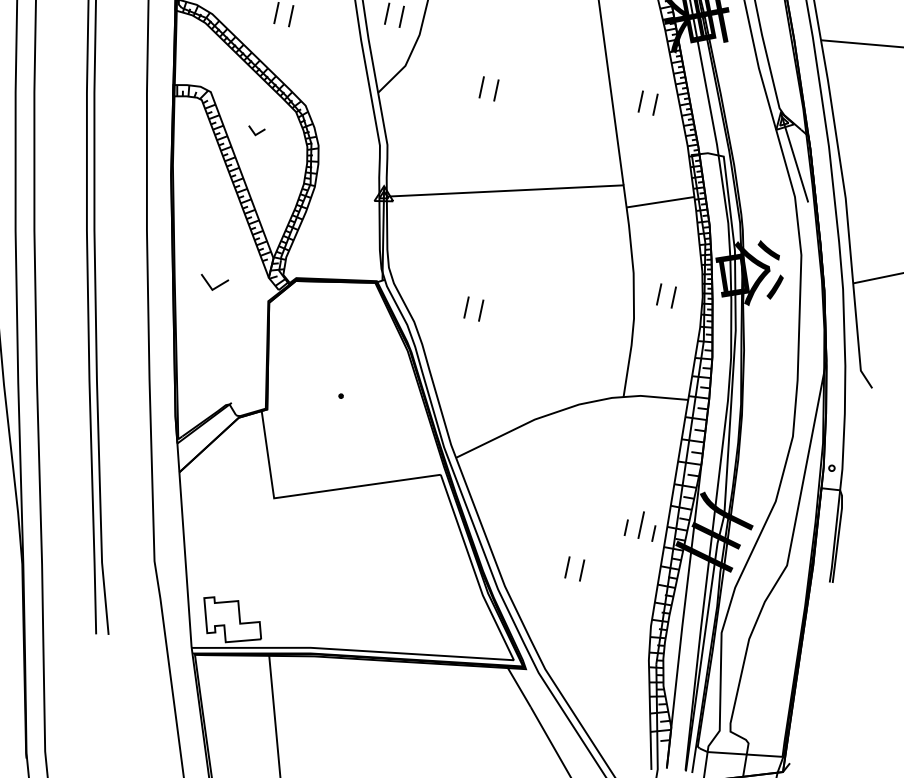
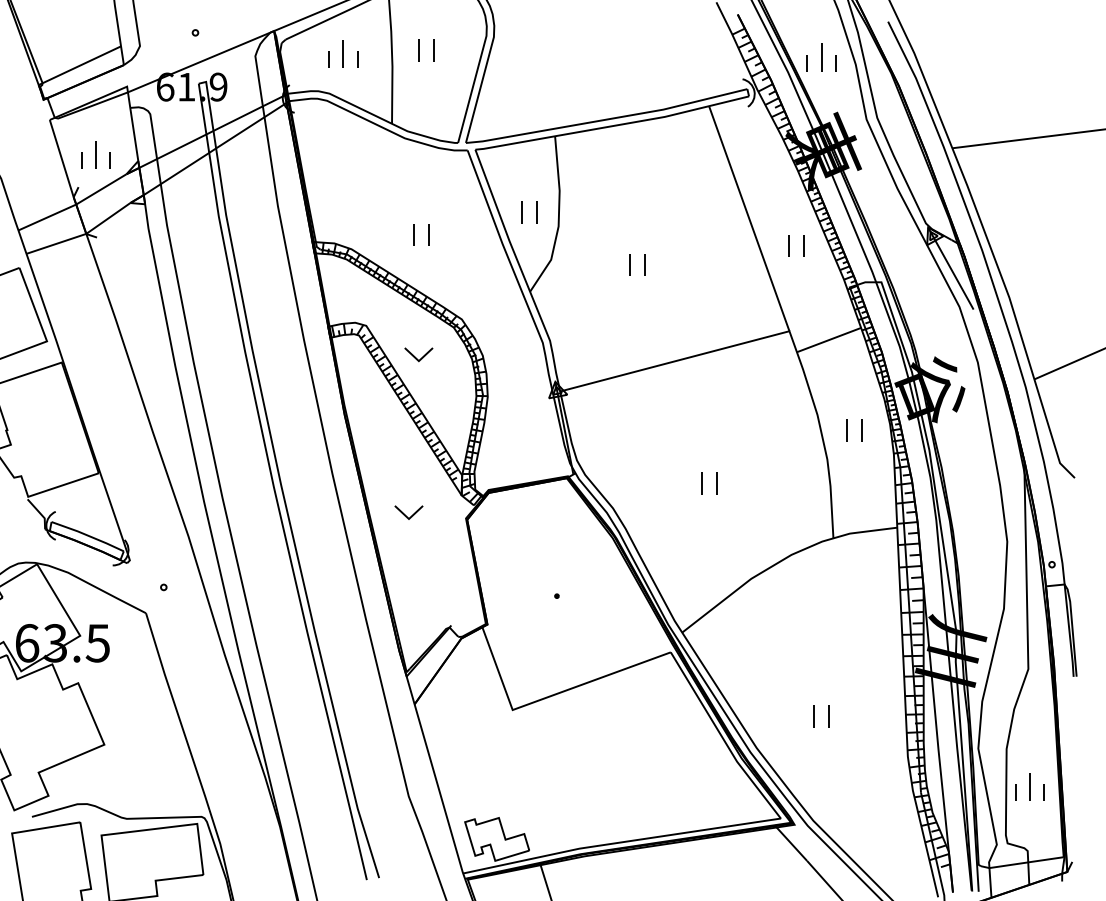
part: (255, 130) -> (418, 354), size x1.67
part: (466, 307) -> (702, 483), moved
part: (640, 524) -> (1029, 786), moved

